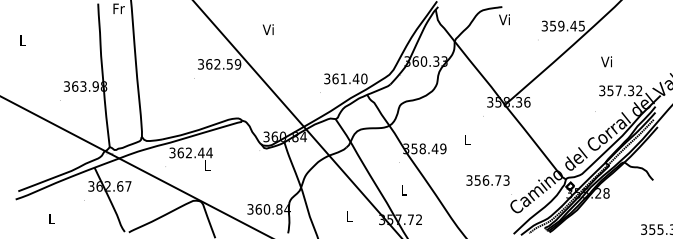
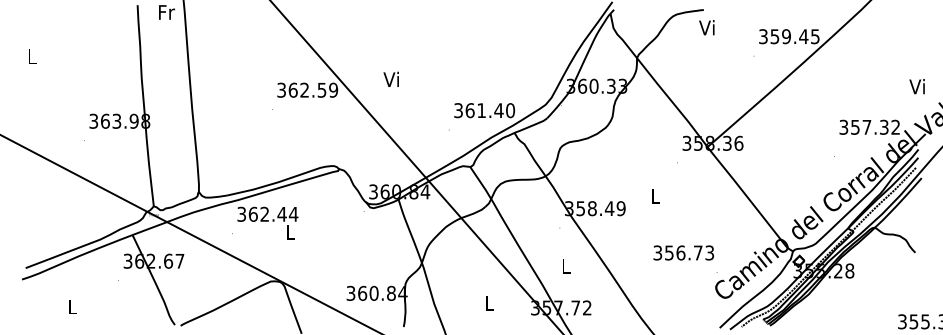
text: (267, 29) -> (390, 79), moved
text: (606, 61) -> (917, 86), moved

